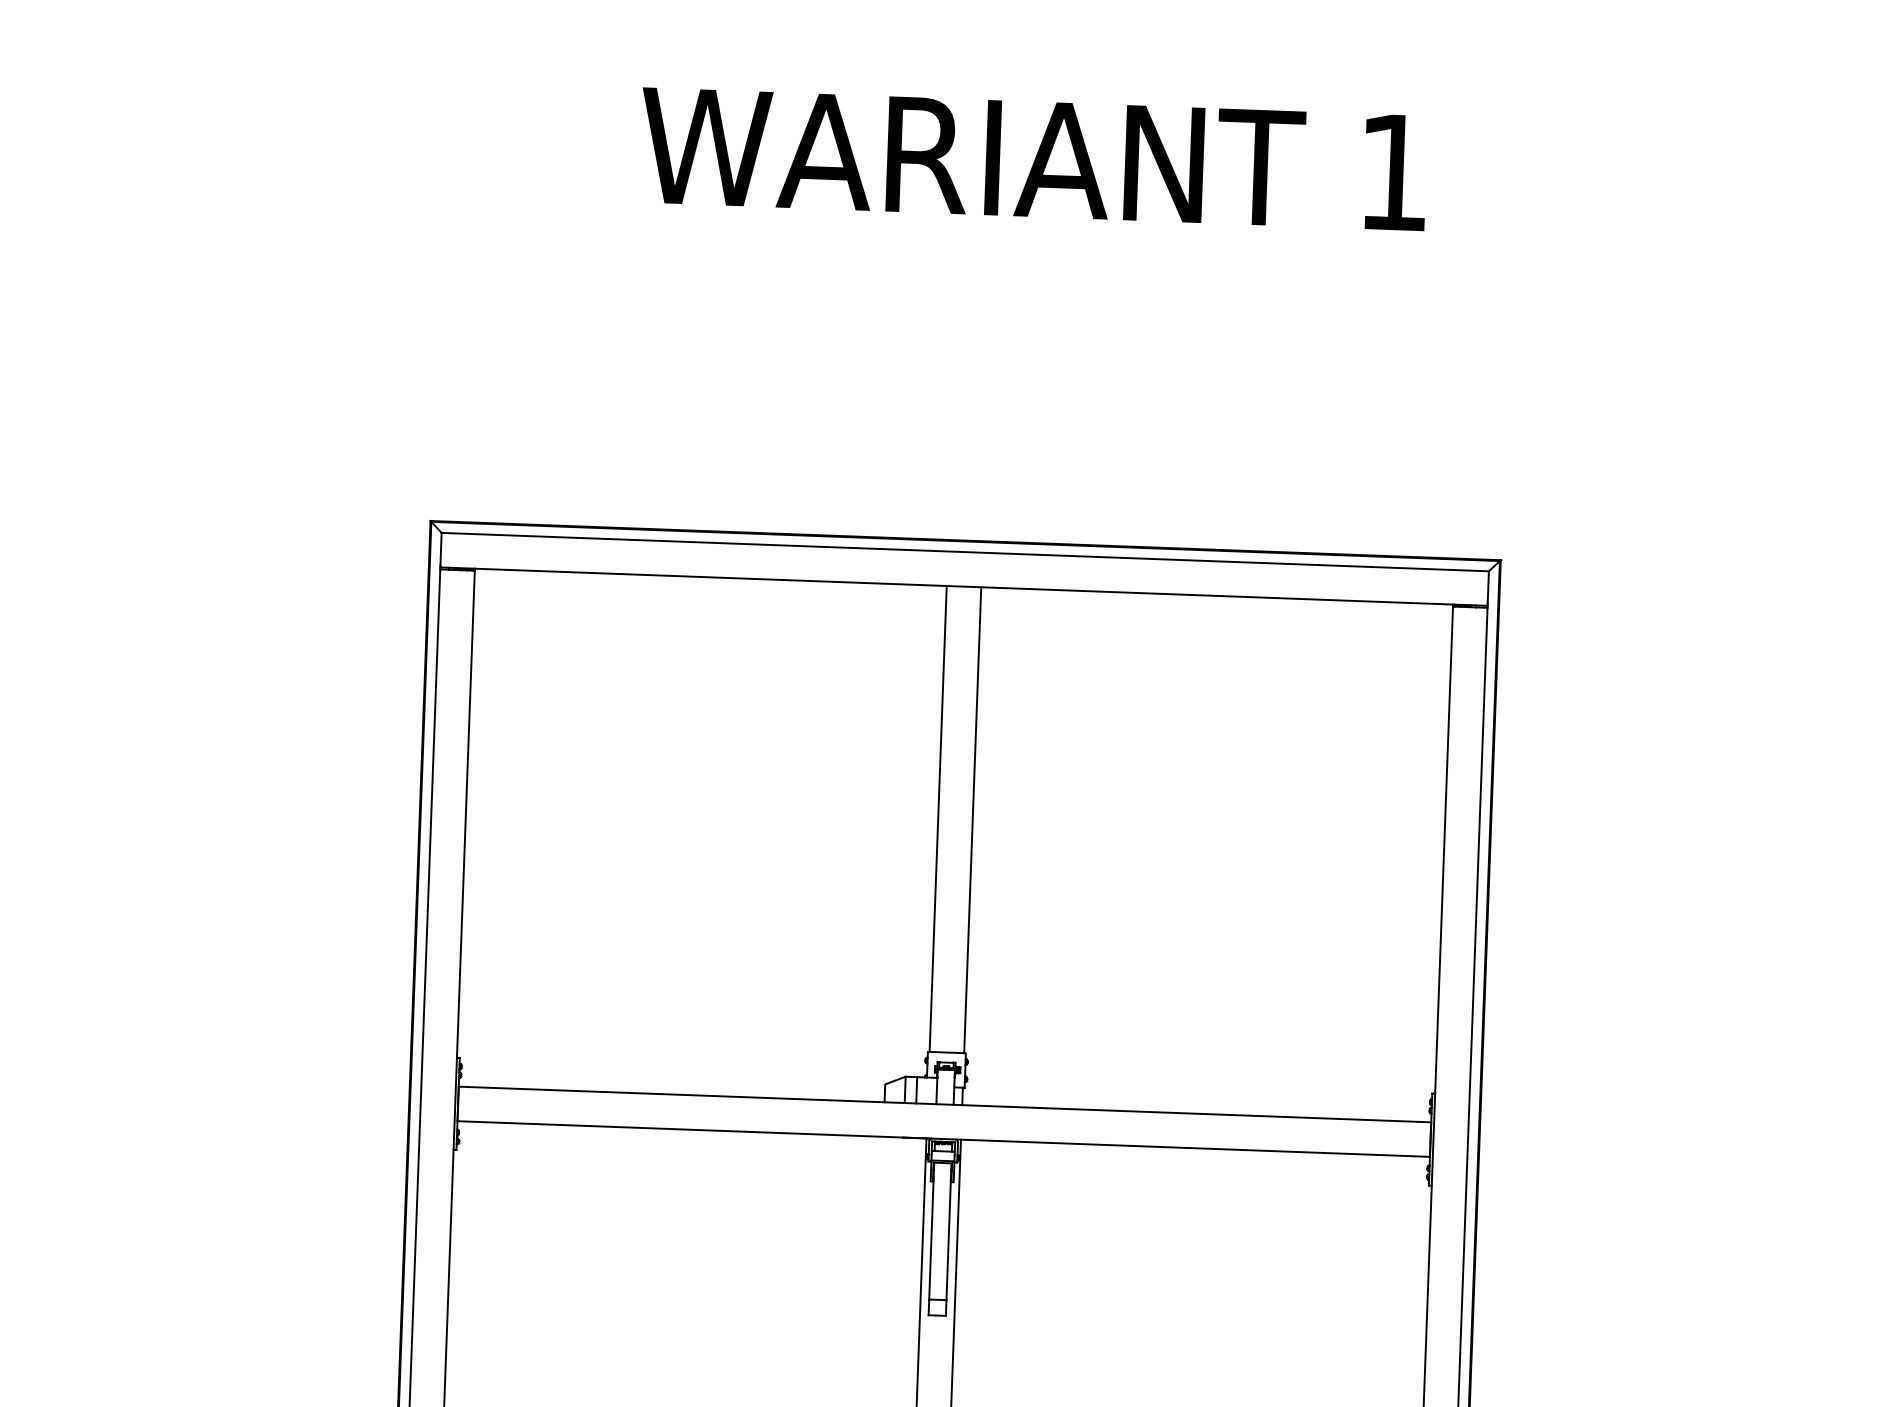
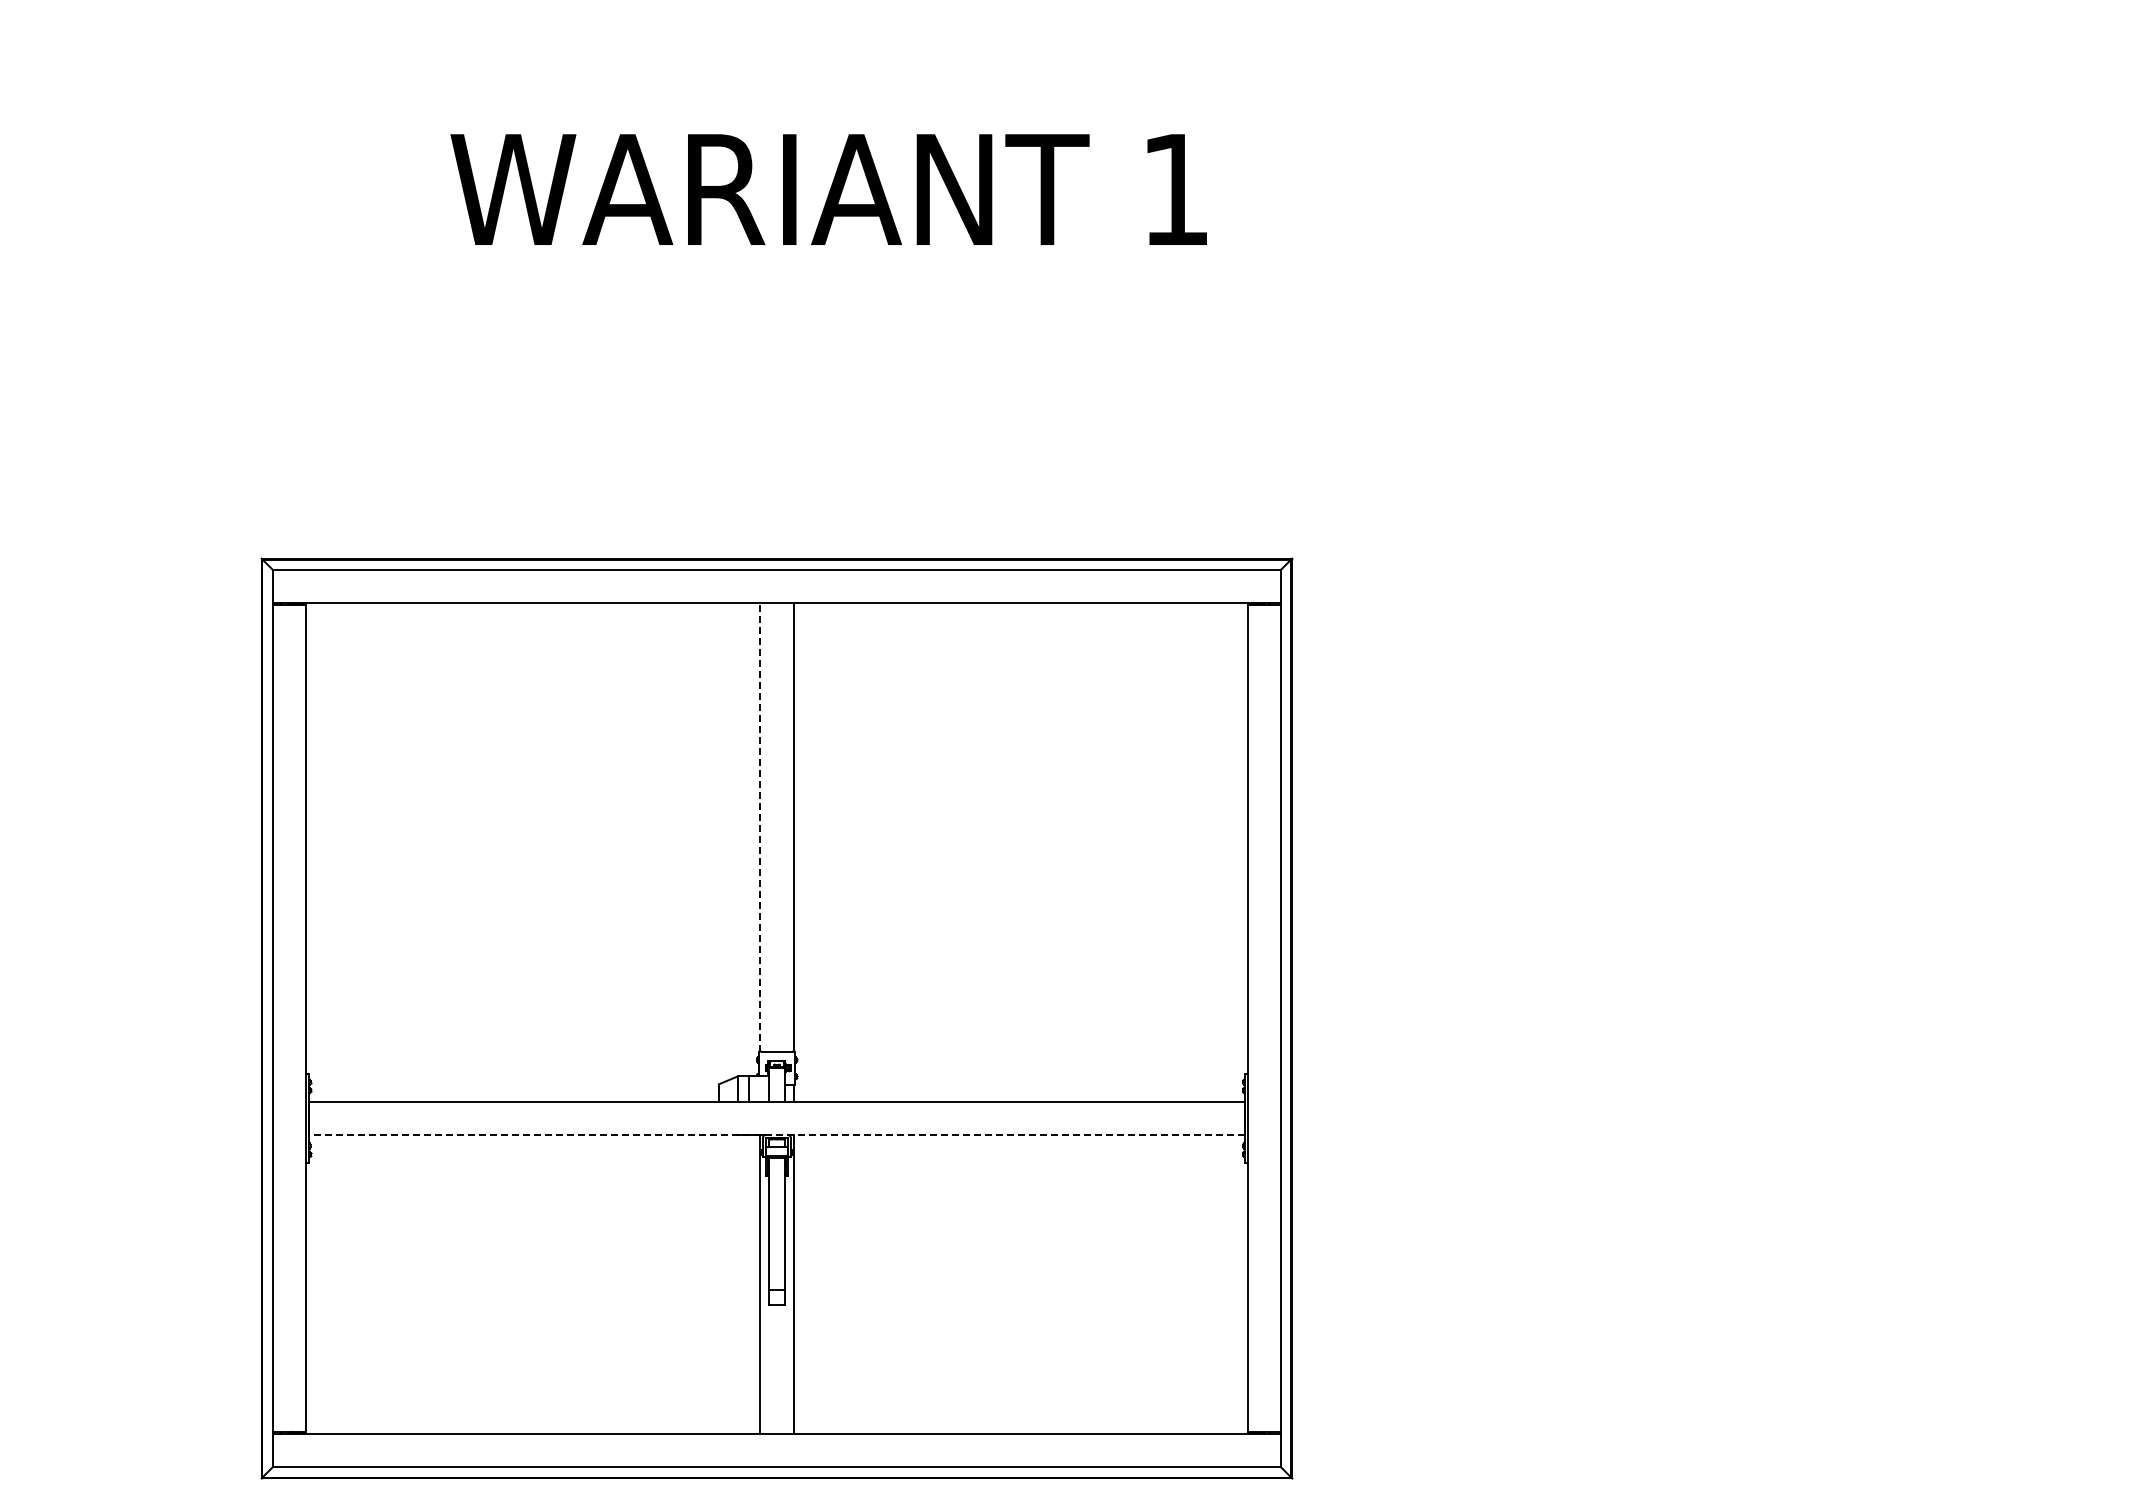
line: (938, 818) -> (760, 826), solid -> dashed
line: (943, 1138) -> (776, 1134), solid -> dashed

